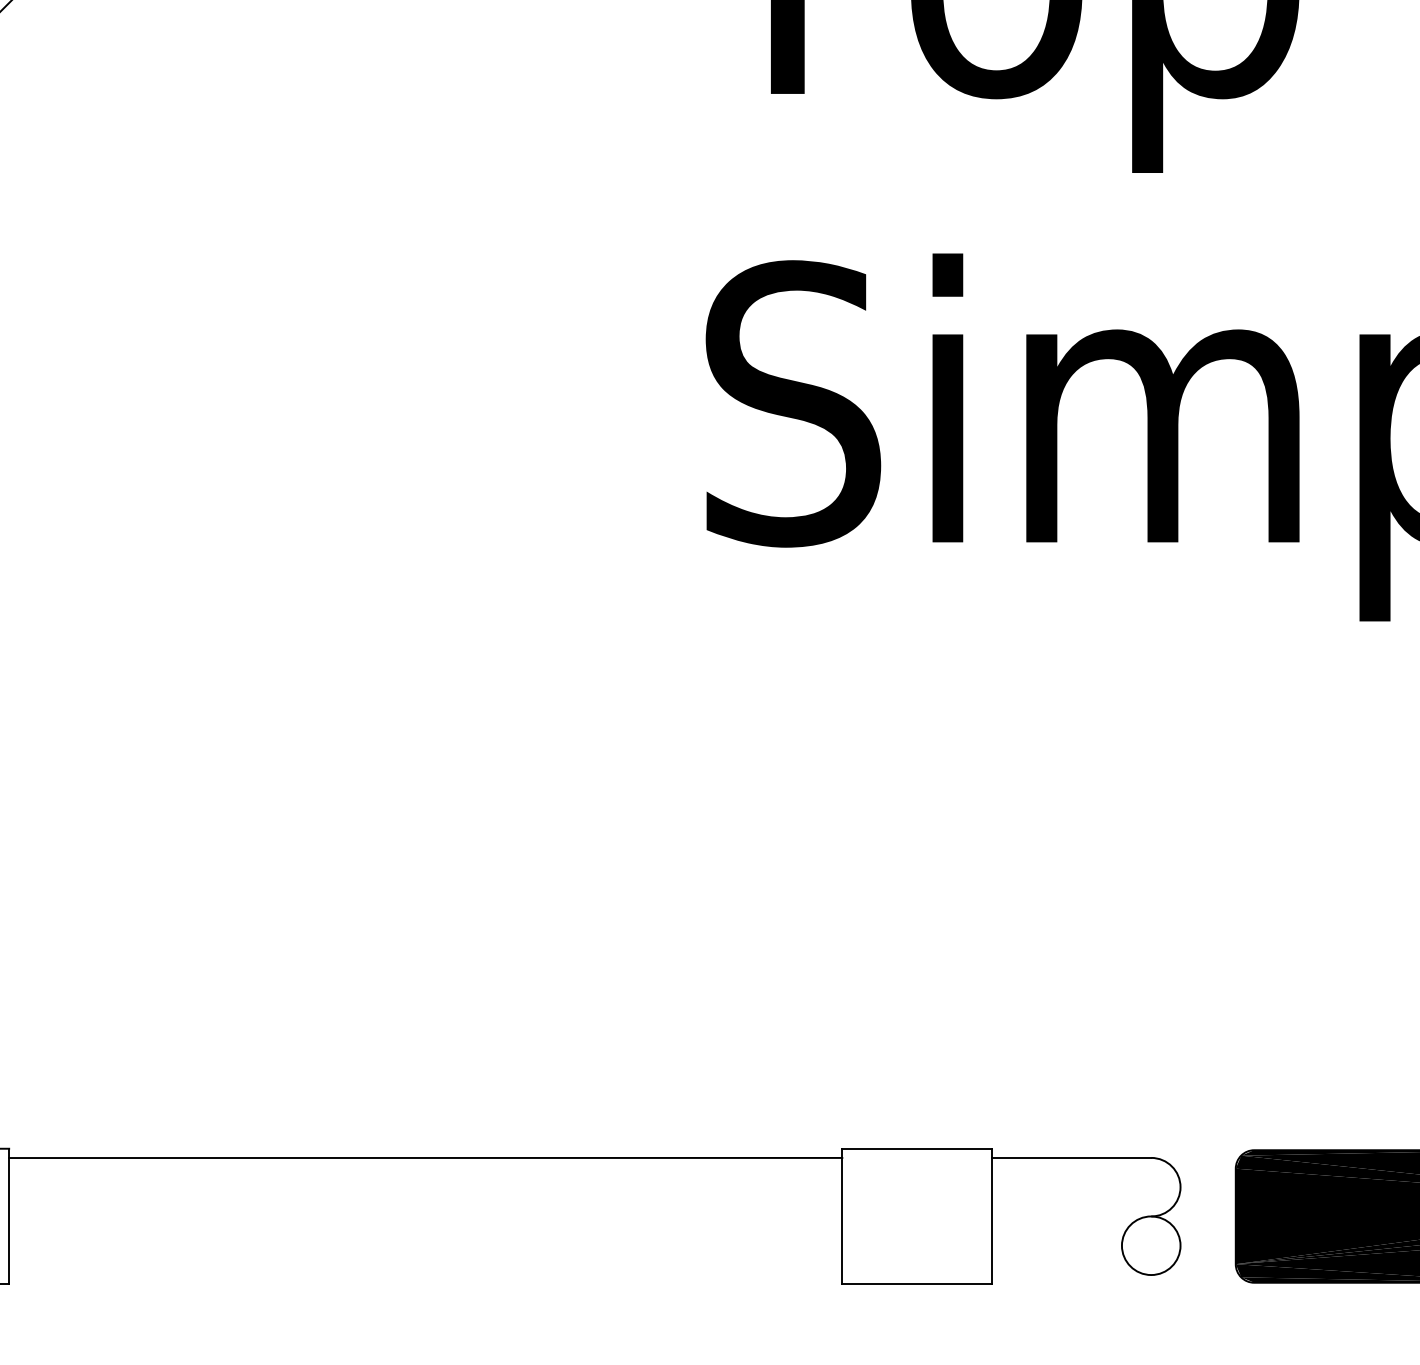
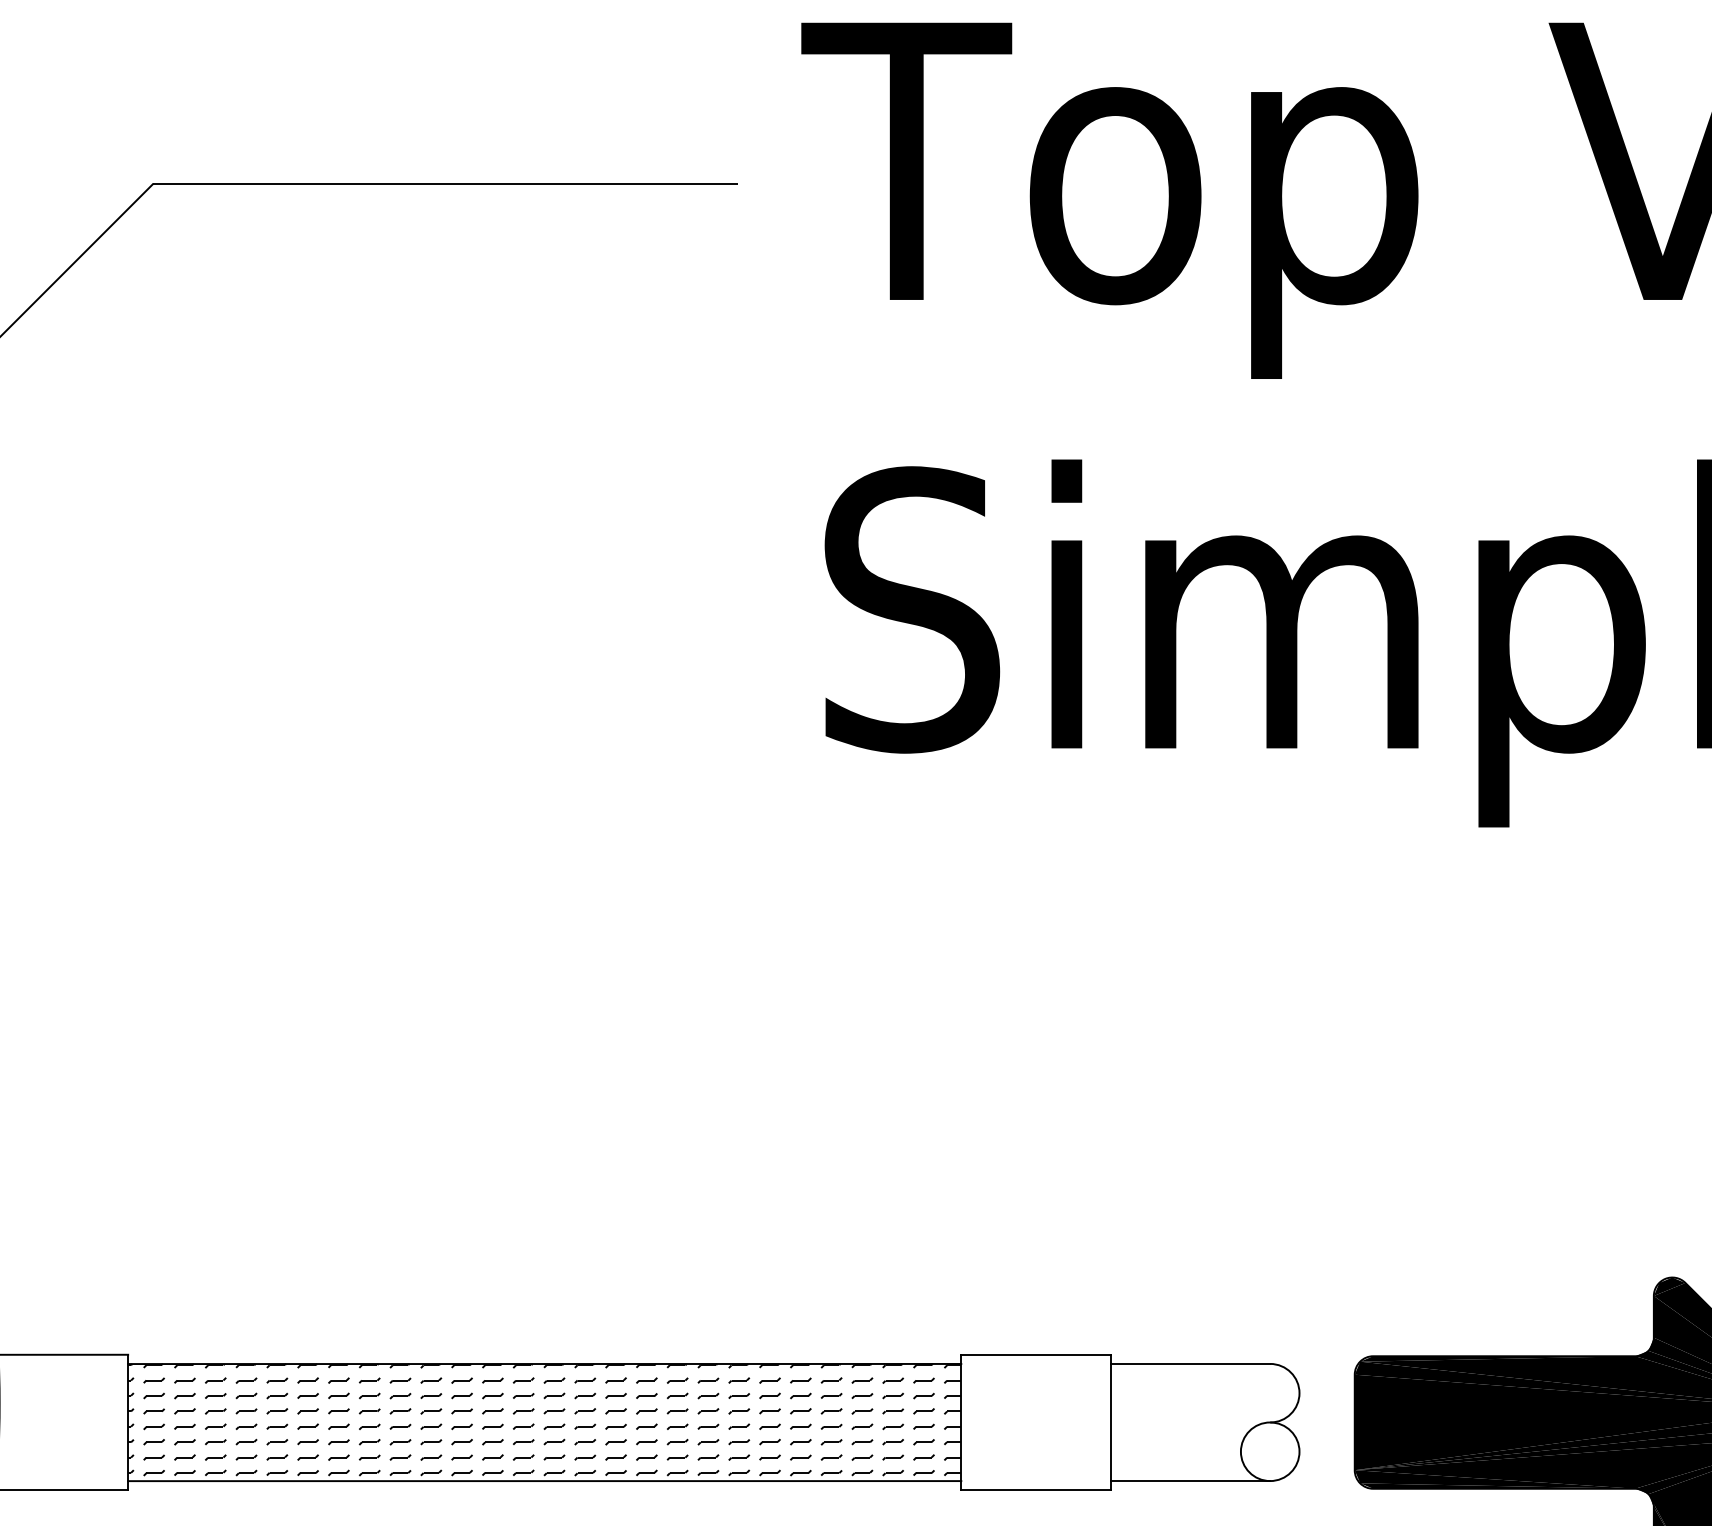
hatch: (425, 1213) -> (544, 1419), added
line: (425, 1275) -> (544, 1481), added
line: (1071, 1275) -> (1190, 1481), added

